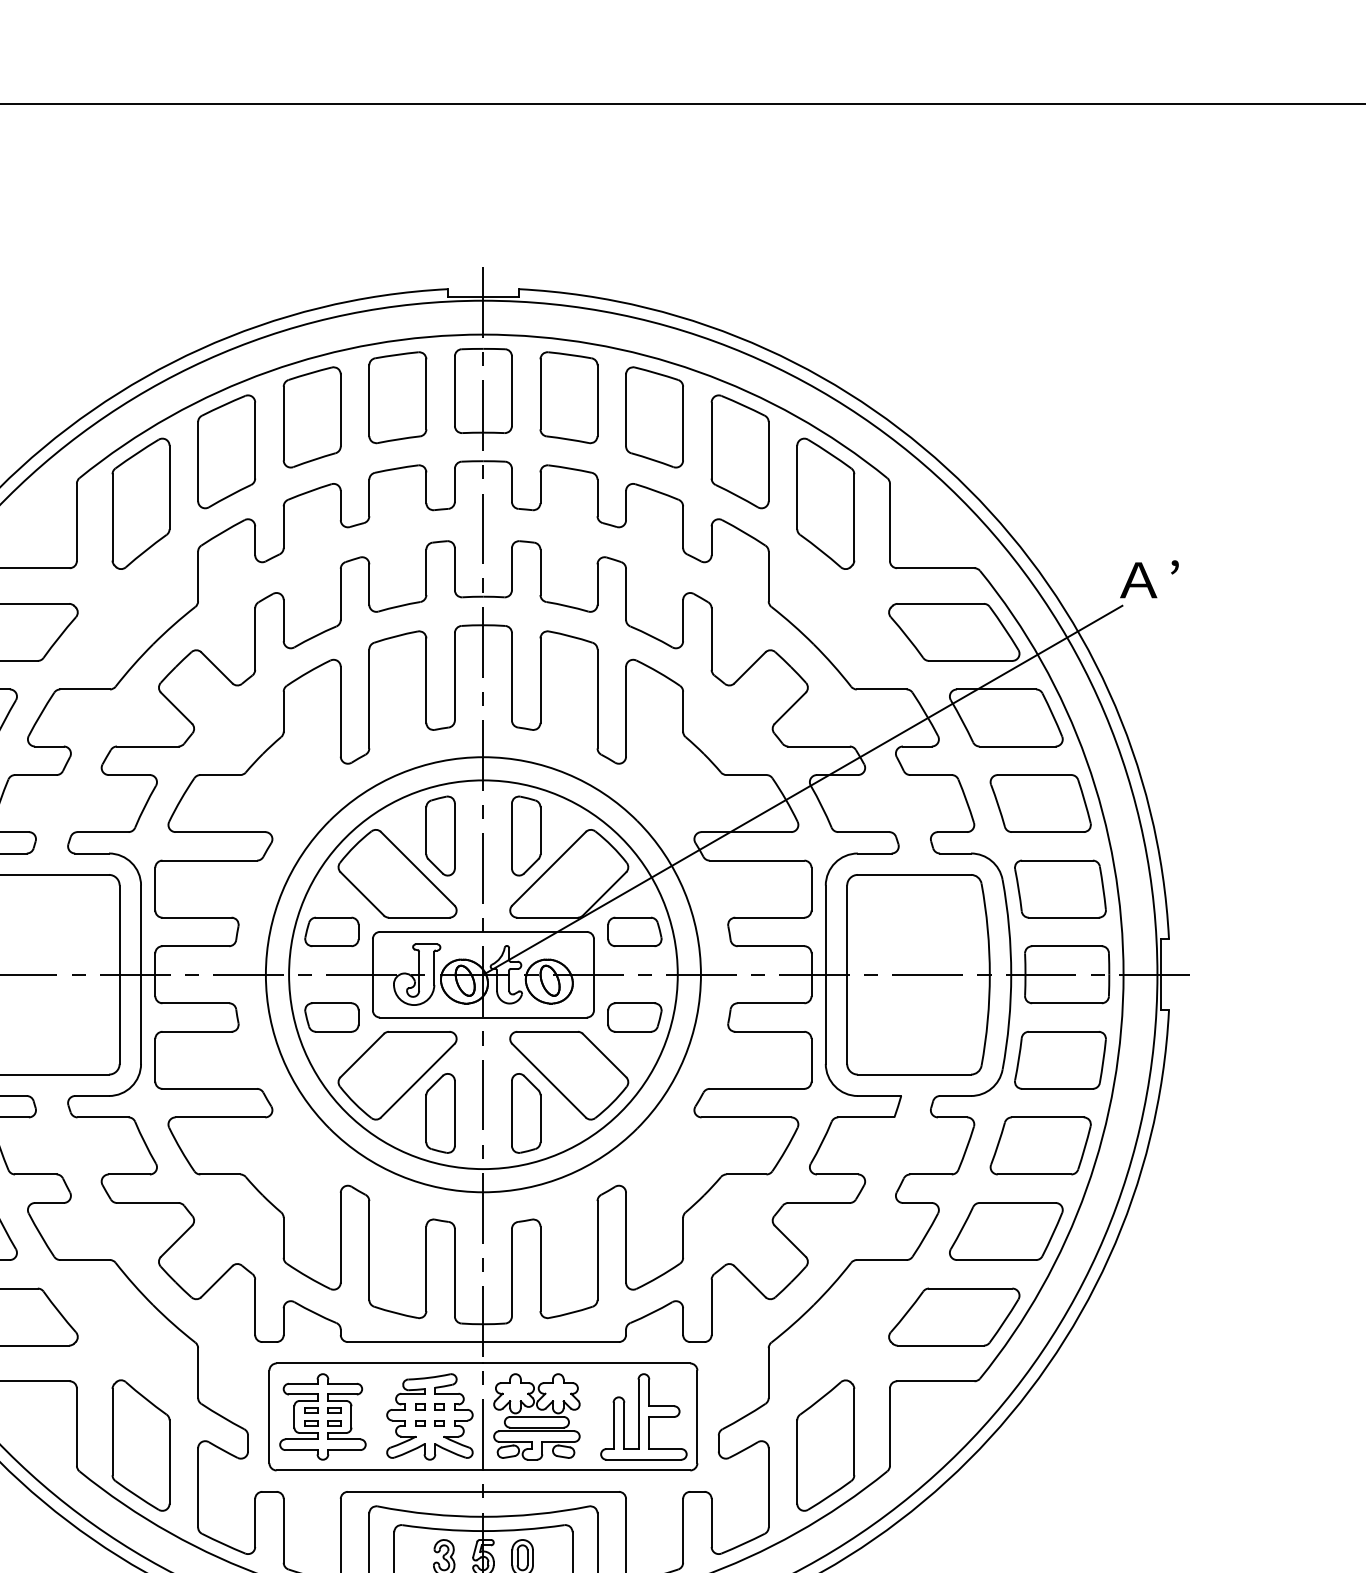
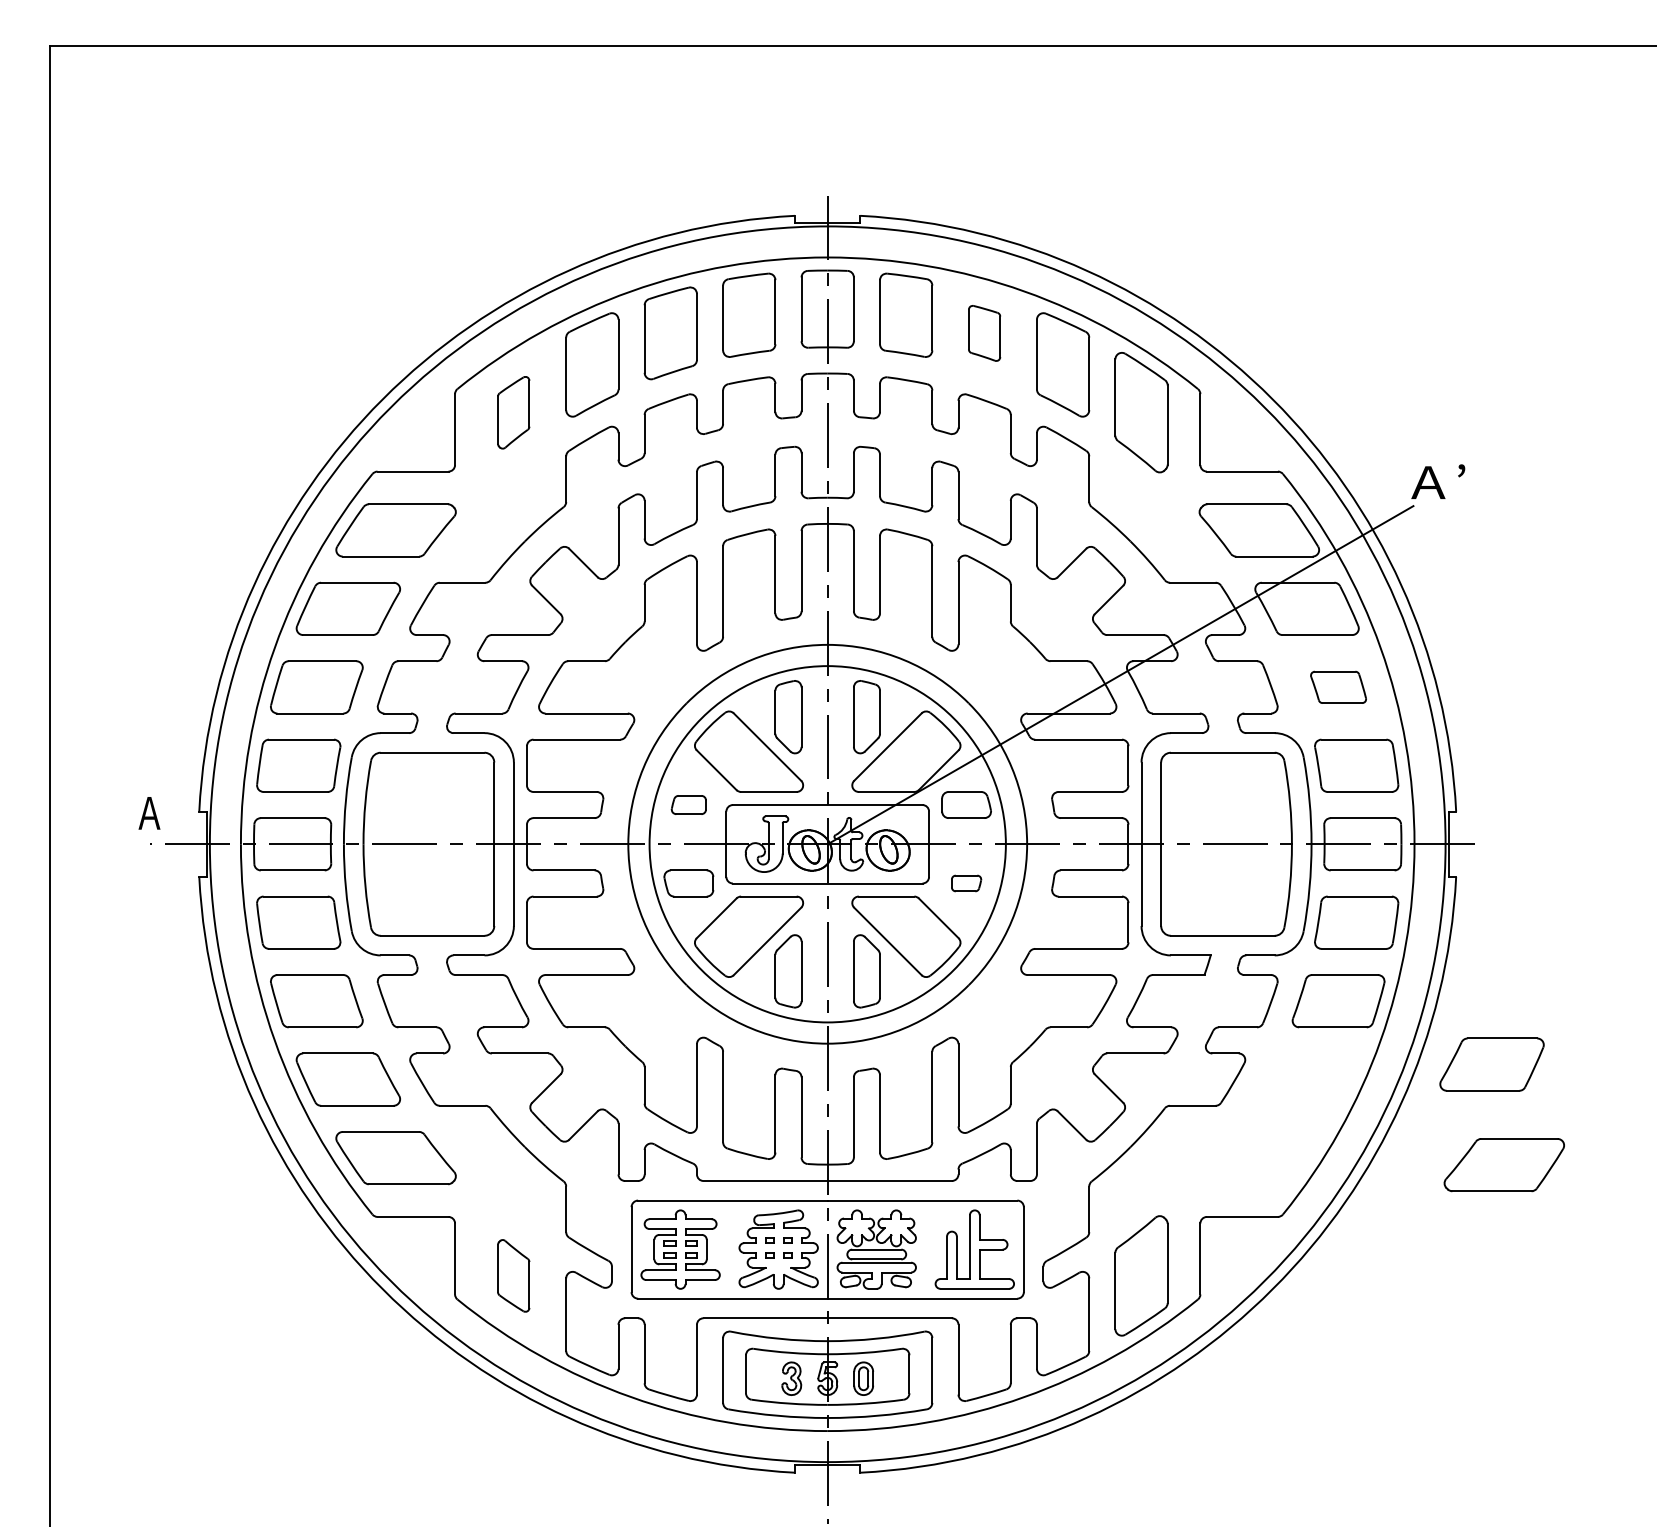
part: (654, 417) -> (984, 333), size x0.6
part: (140, 503) -> (513, 412), size x0.6
part: (1040, 803) -> (1338, 687), size x0.6
part: (331, 931) -> (688, 804), size x0.7
part: (634, 1017) -> (966, 883), size x0.6
part: (1005, 1231) -> (1491, 1064), moved
part: (953, 1317) -> (1503, 1165), moved
part: (140, 1445) -> (513, 1275), size x0.6

